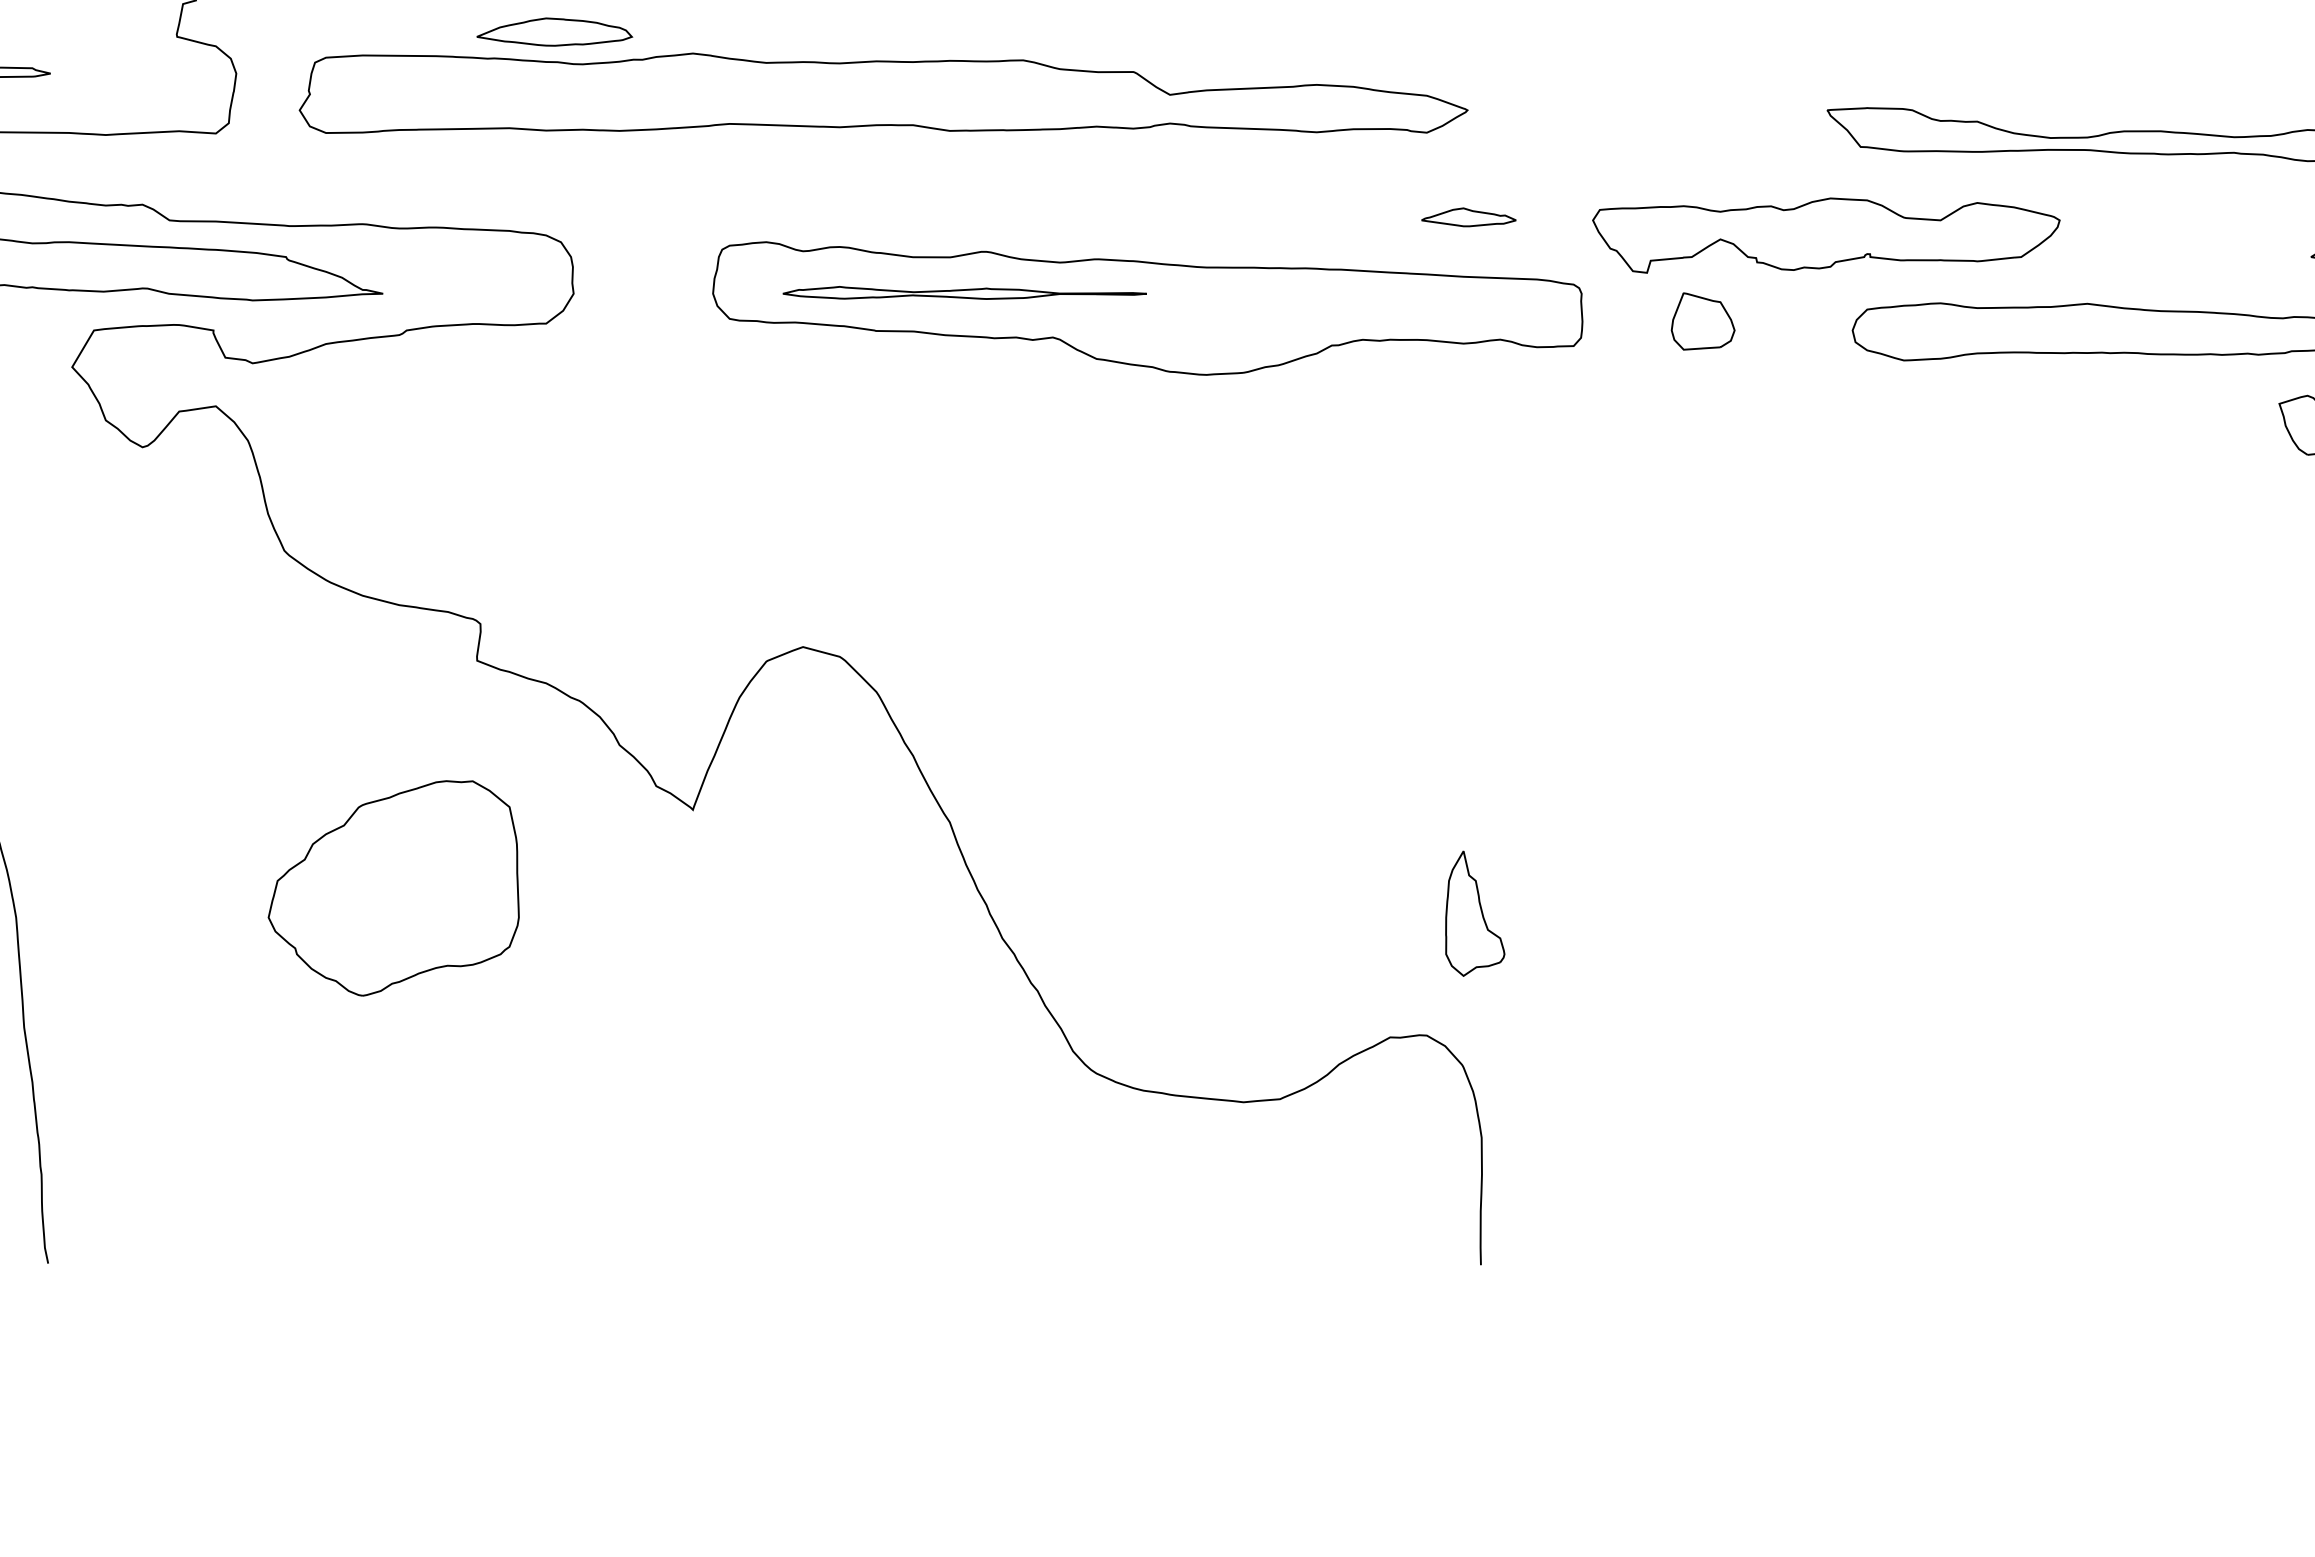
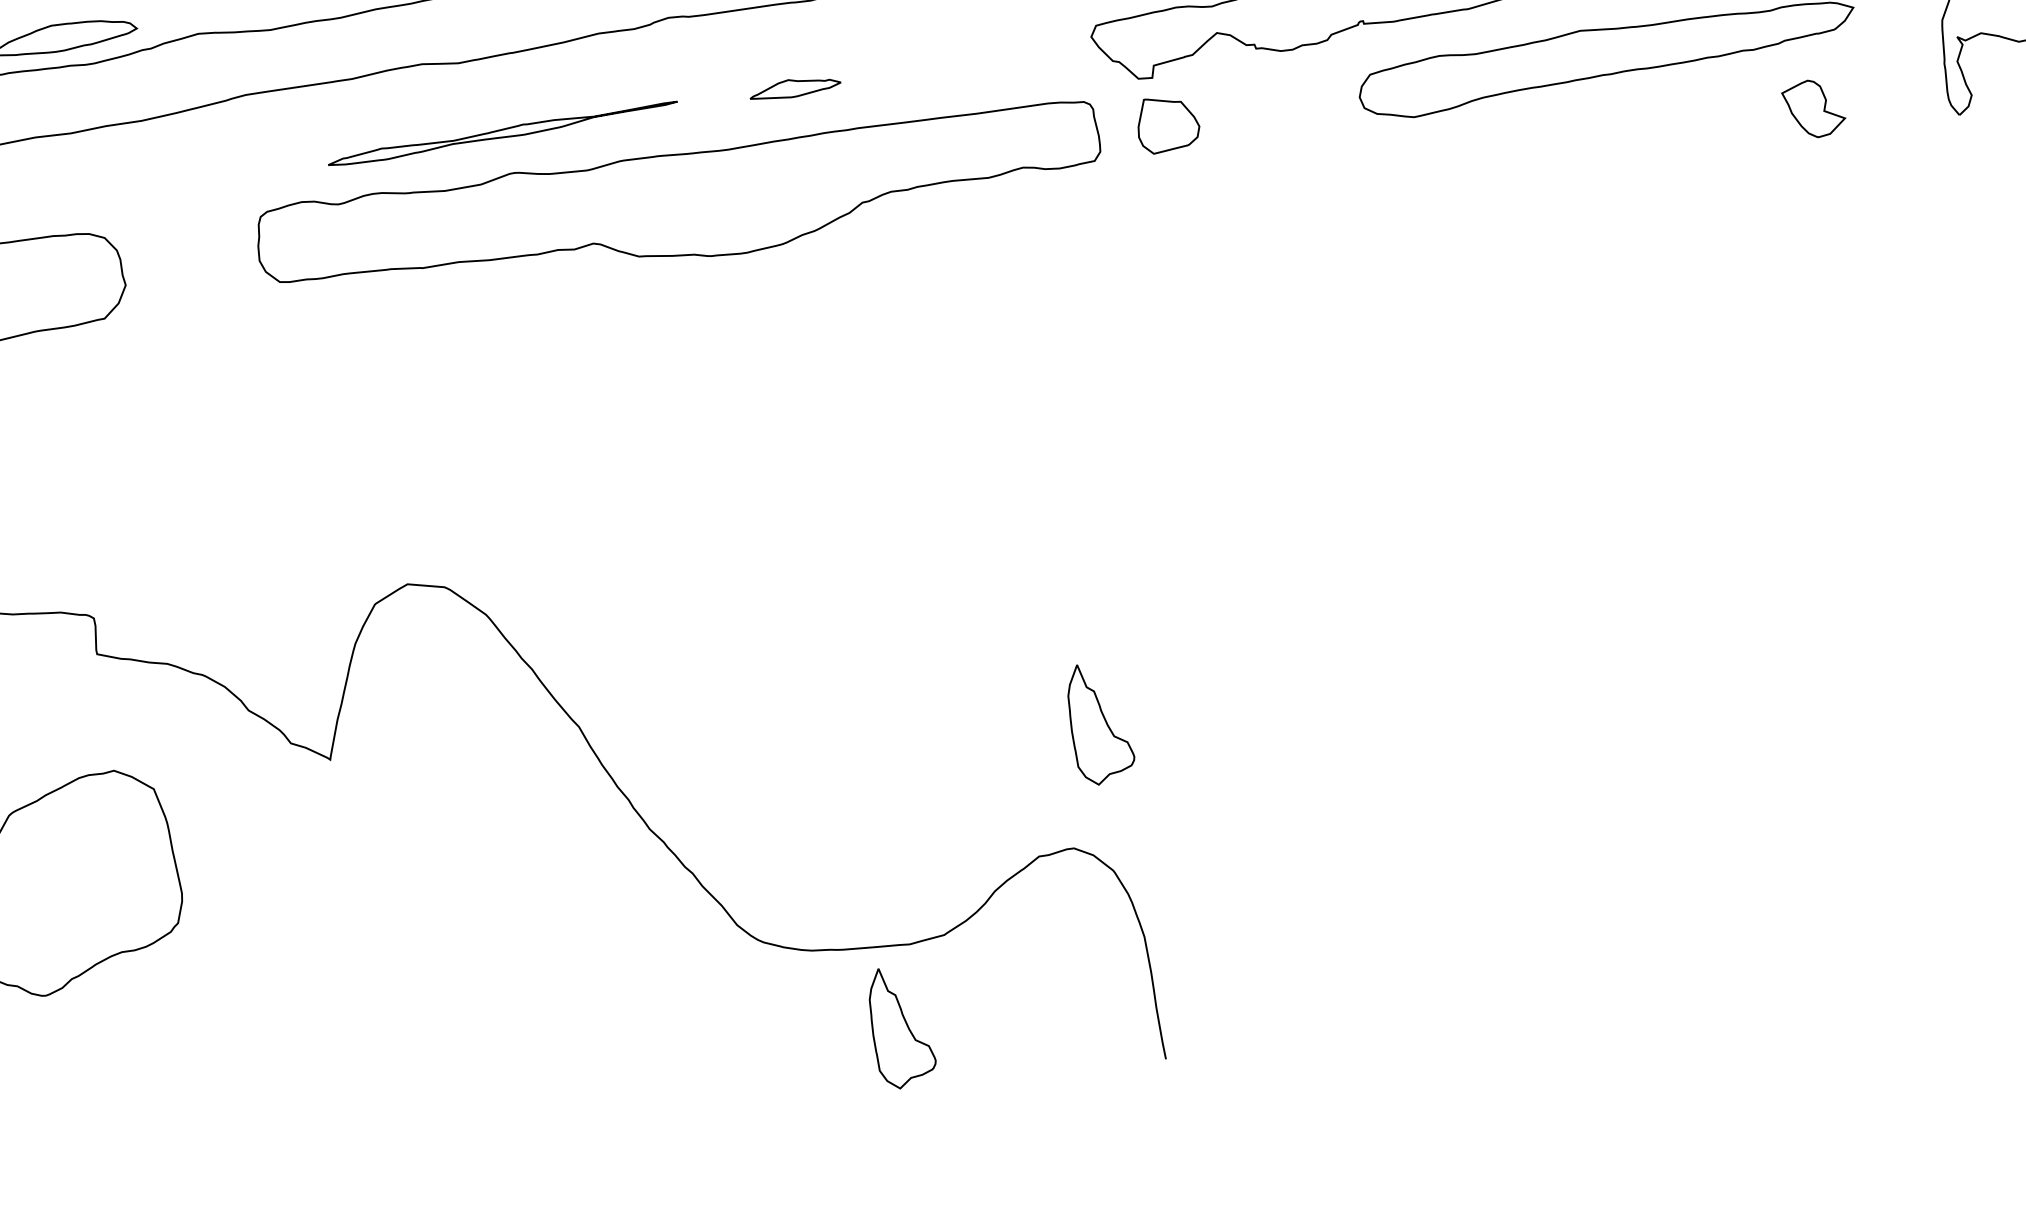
part: (1468, 217) -> (794, 88), moved
part: (964, 292) -> (502, 132), moved
part: (1702, 321) -> (1167, 123), moved
part: (1219, 1183) -> (900, 1026), added

